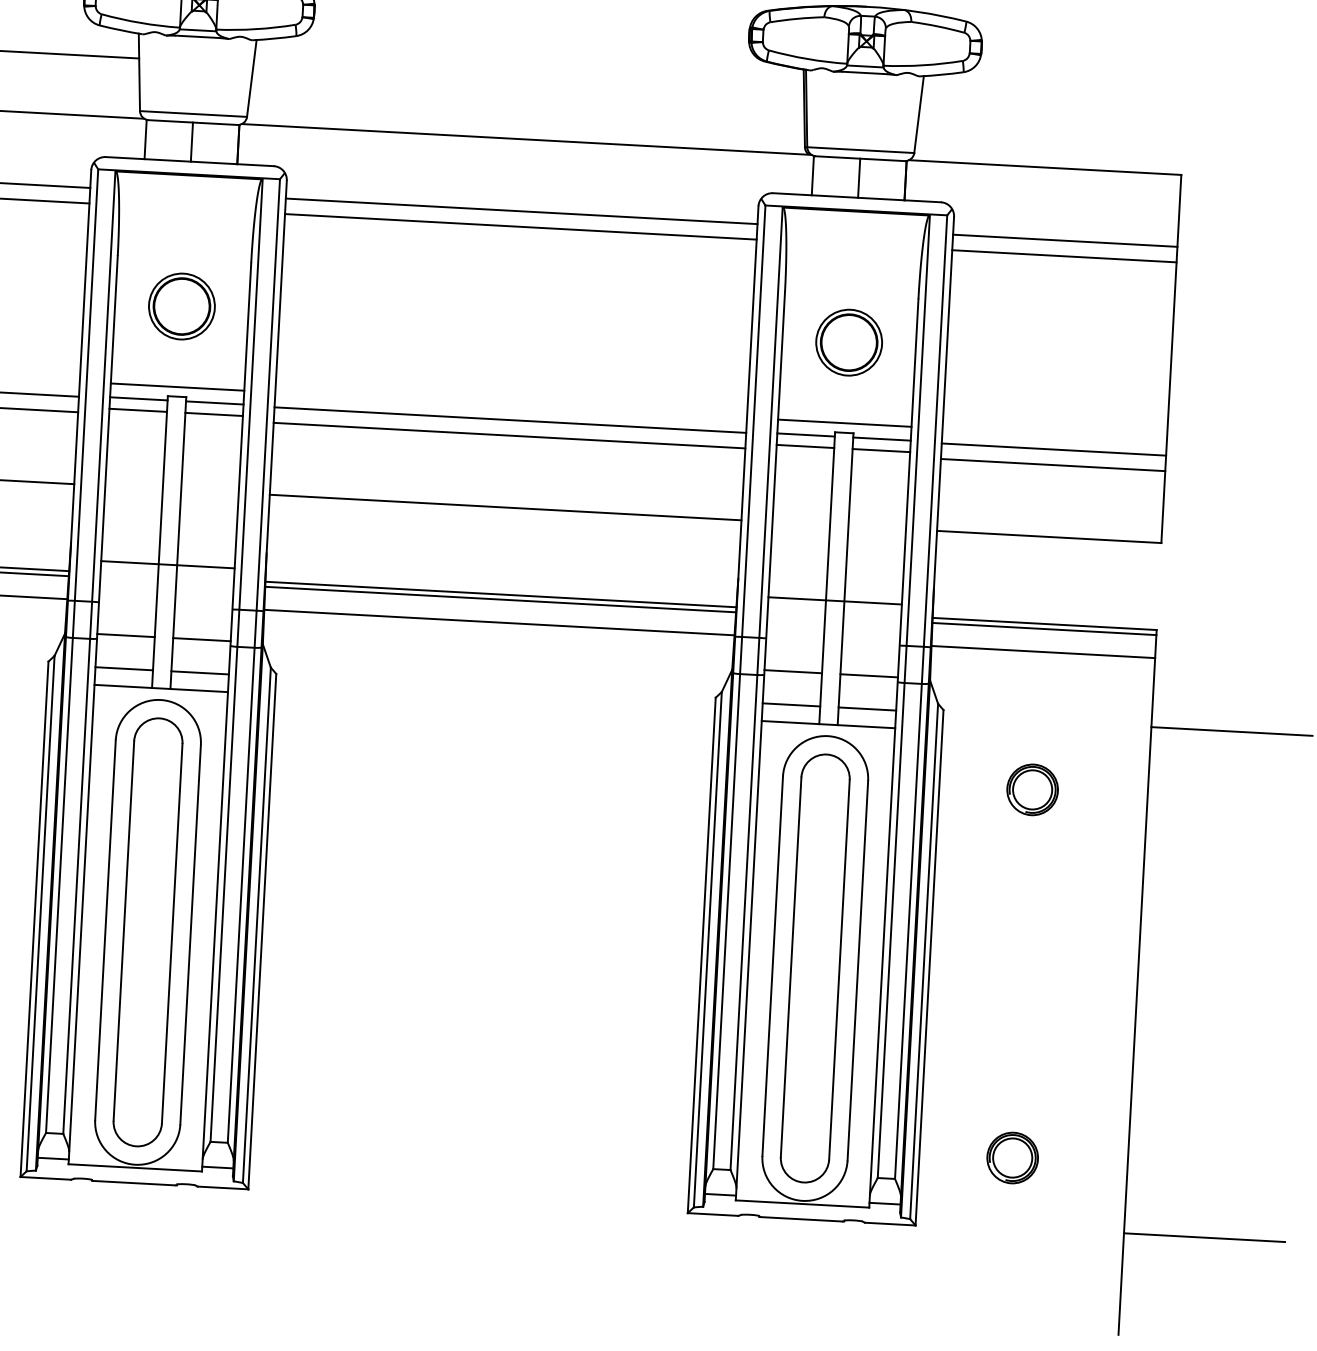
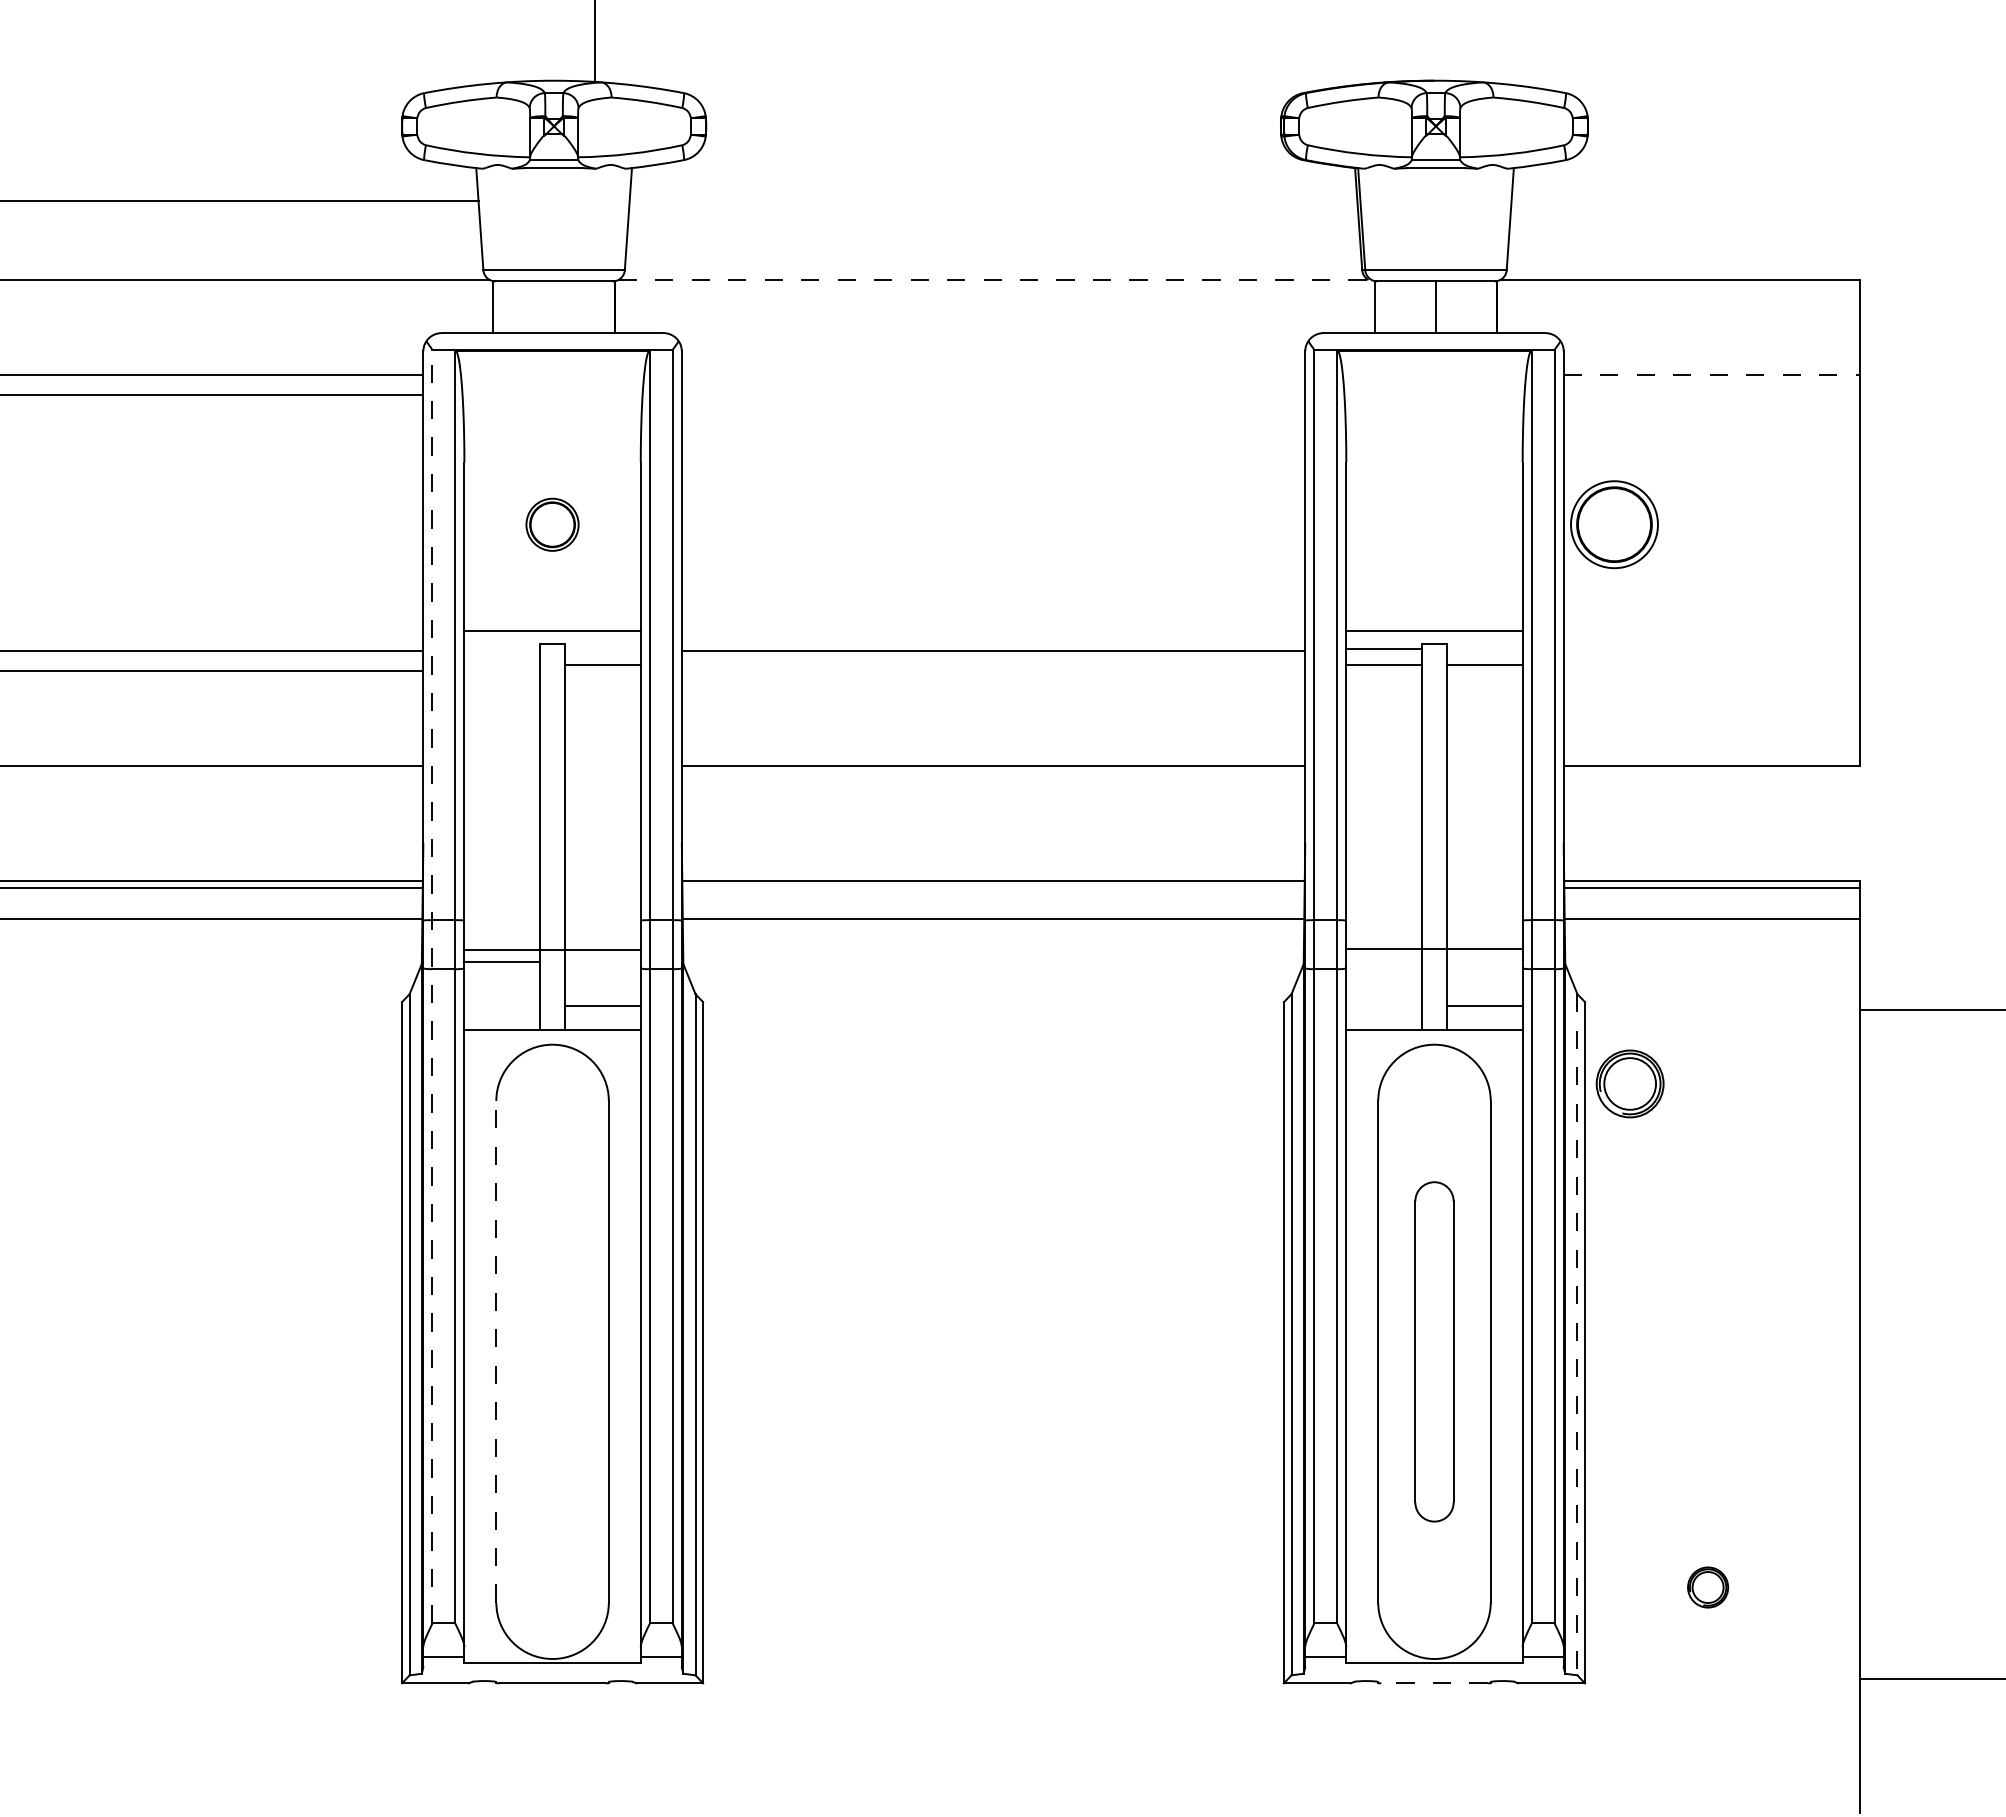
line: (527, 139) -> (995, 279), solid -> dashed
line: (192, 142) -> (554, 307), removed
line: (521, 210) -> (993, 374), removed
line: (520, 226) -> (993, 395), removed
line: (1065, 240) -> (1712, 374), solid -> dashed
line: (1064, 256) -> (1711, 395), removed
part: (181, 306) -> (552, 524), size x0.6
part: (849, 342) -> (1614, 524), moved
line: (138, 398) -> (502, 649), removed
line: (214, 403) -> (602, 649), removed
line: (138, 410) -> (502, 664), removed
line: (509, 435) -> (993, 671), removed
line: (881, 439) -> (1484, 649), removed
line: (1053, 449) -> (1711, 650), removed
line: (1052, 465) -> (1711, 671), removed
line: (167, 564) -> (552, 949), moved
line: (500, 599) -> (993, 888), removed
line: (835, 600) -> (1434, 948), moved
line: (201, 639) -> (602, 962), removed
line: (72, 651) -> (432, 986), solid -> dashed
line: (124, 669) -> (502, 1006), removed
line: (793, 671) -> (1384, 962), removed
line: (869, 675) -> (1484, 962), removed
line: (791, 705) -> (1384, 1006), removed
part: (1032, 789) -> (1629, 1083), moved
line: (105, 929) -> (496, 1351), solid -> dashed
part: (147, 932) -> (552, 1351), removed
line: (924, 961) -> (1577, 1334), solid -> dashed
part: (815, 968) -> (1434, 1351), size x0.6
part: (1012, 1157) -> (1707, 1587), size x0.6
line: (800, 1219) -> (1433, 1683), solid -> dashed

